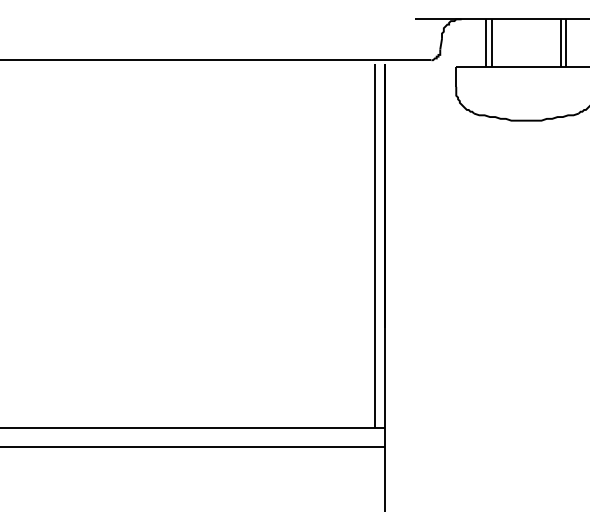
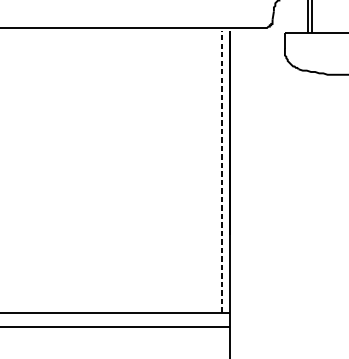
line: (374, 245) -> (221, 171), solid -> dashed

